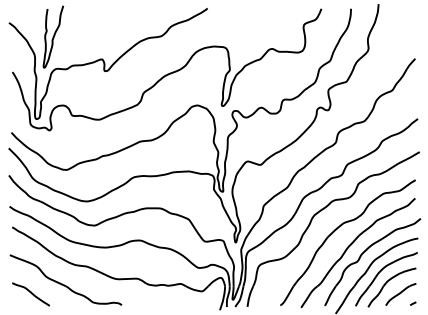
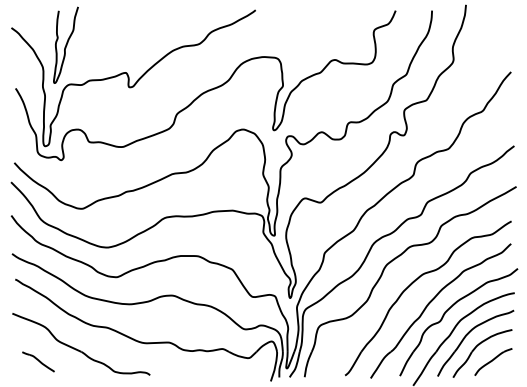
part: (31, 294) -> (38, 361), size x0.7
line: (413, 303) -> (508, 372), removed

